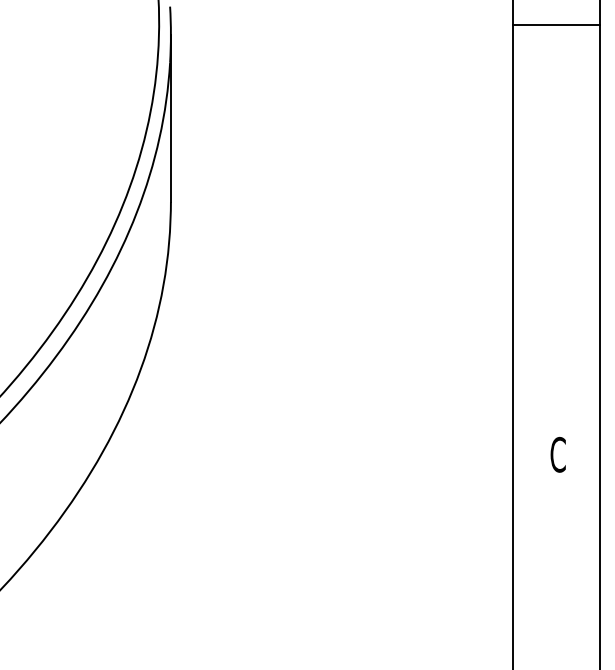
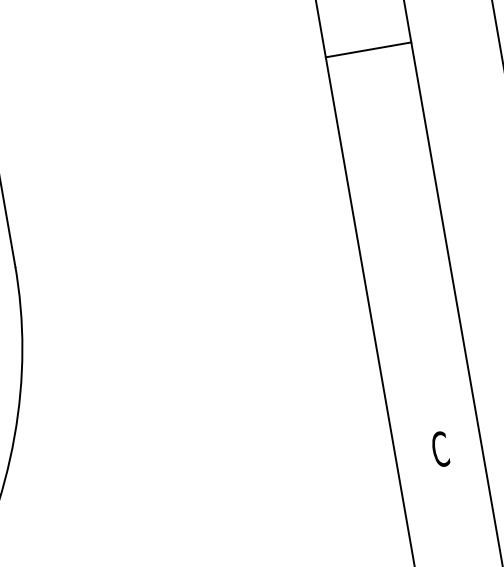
line: (555, 24) -> (367, 49), moved

